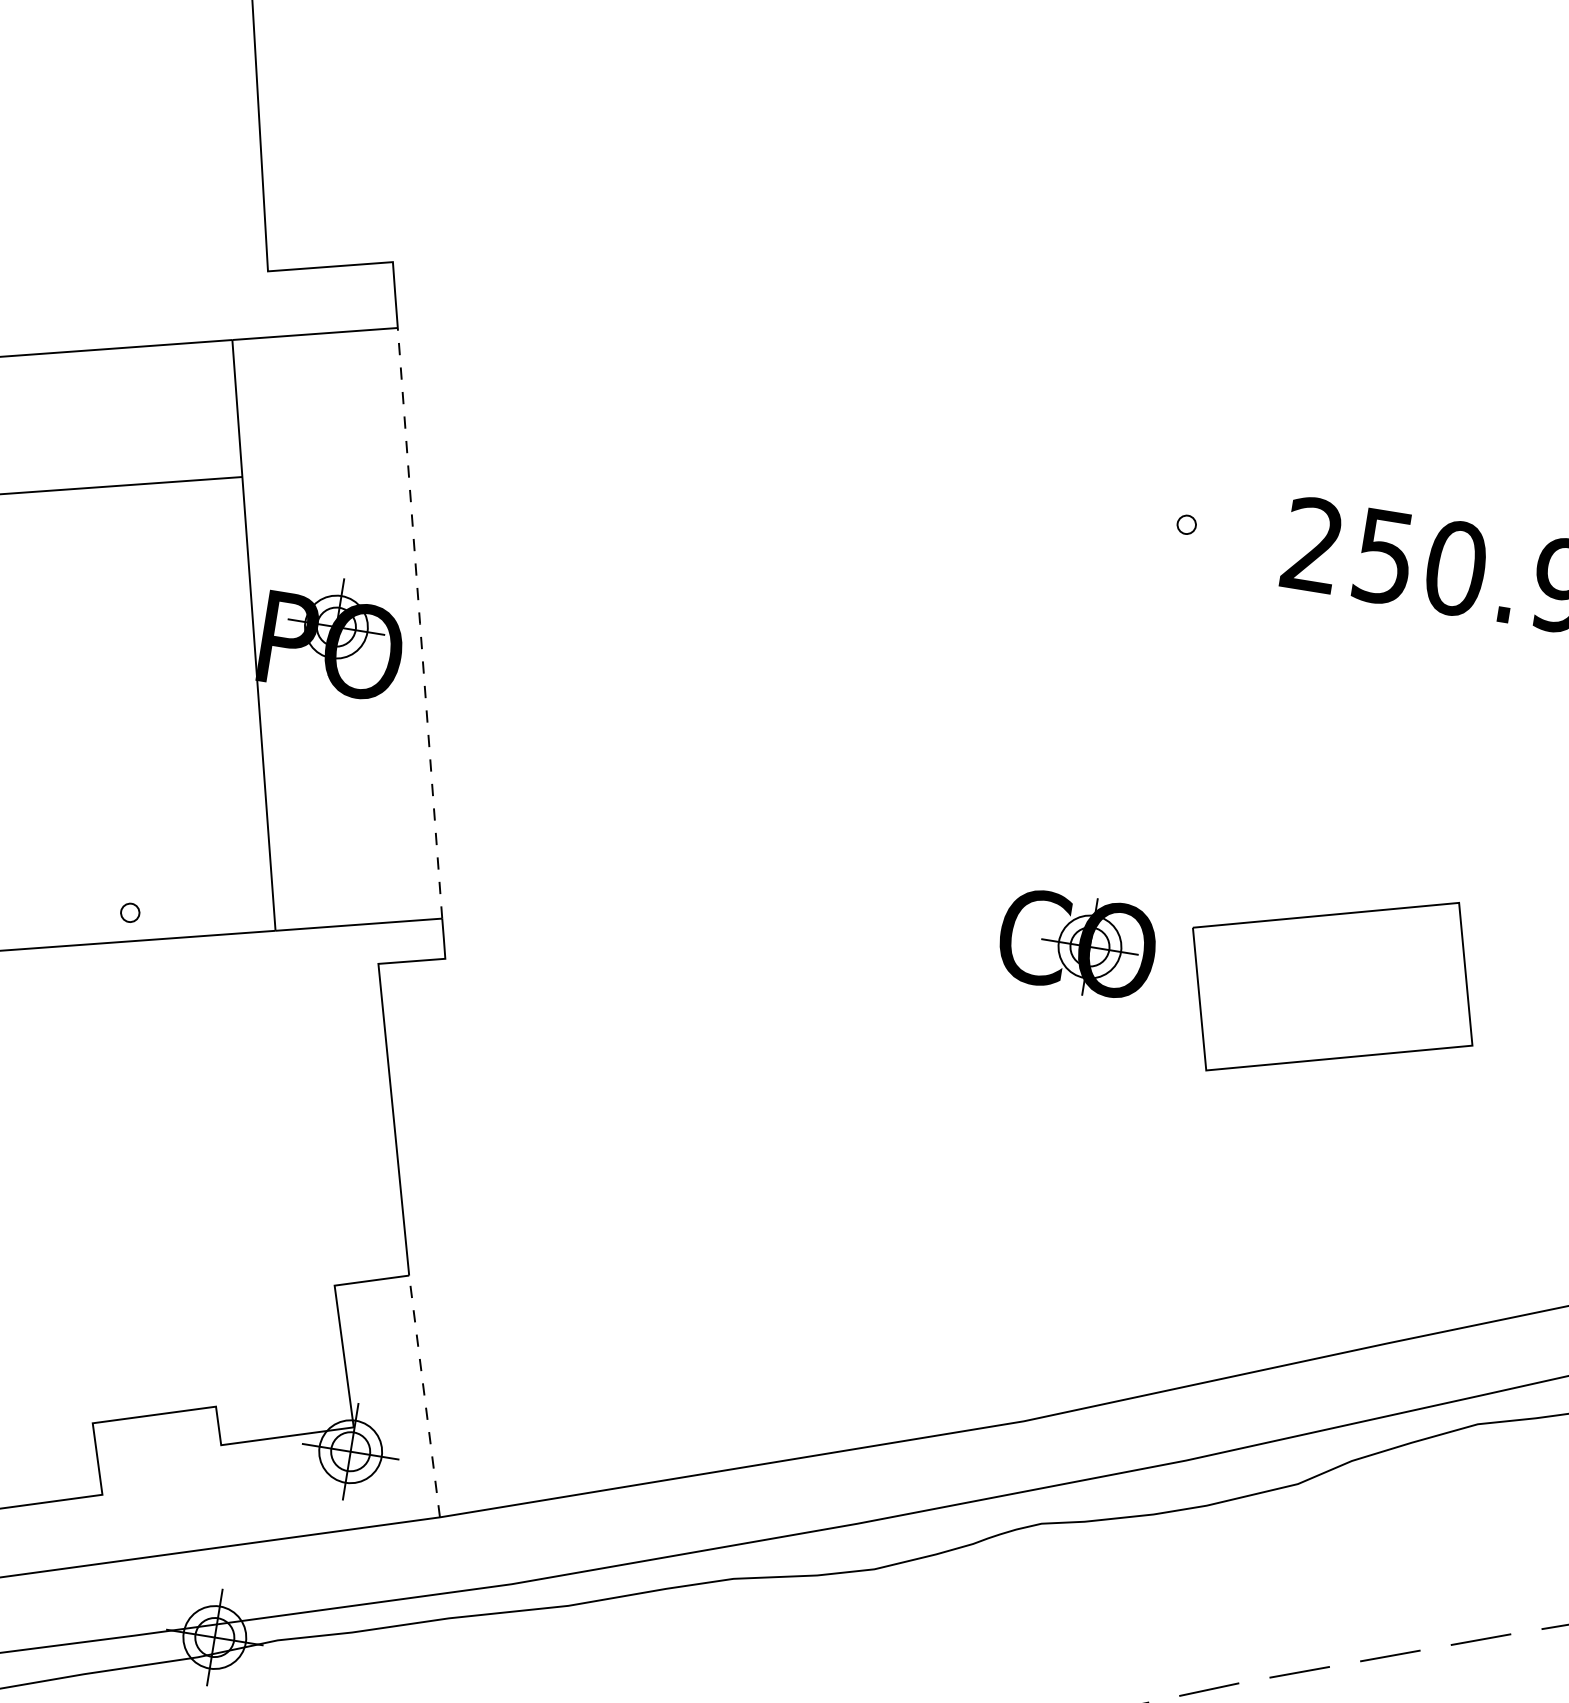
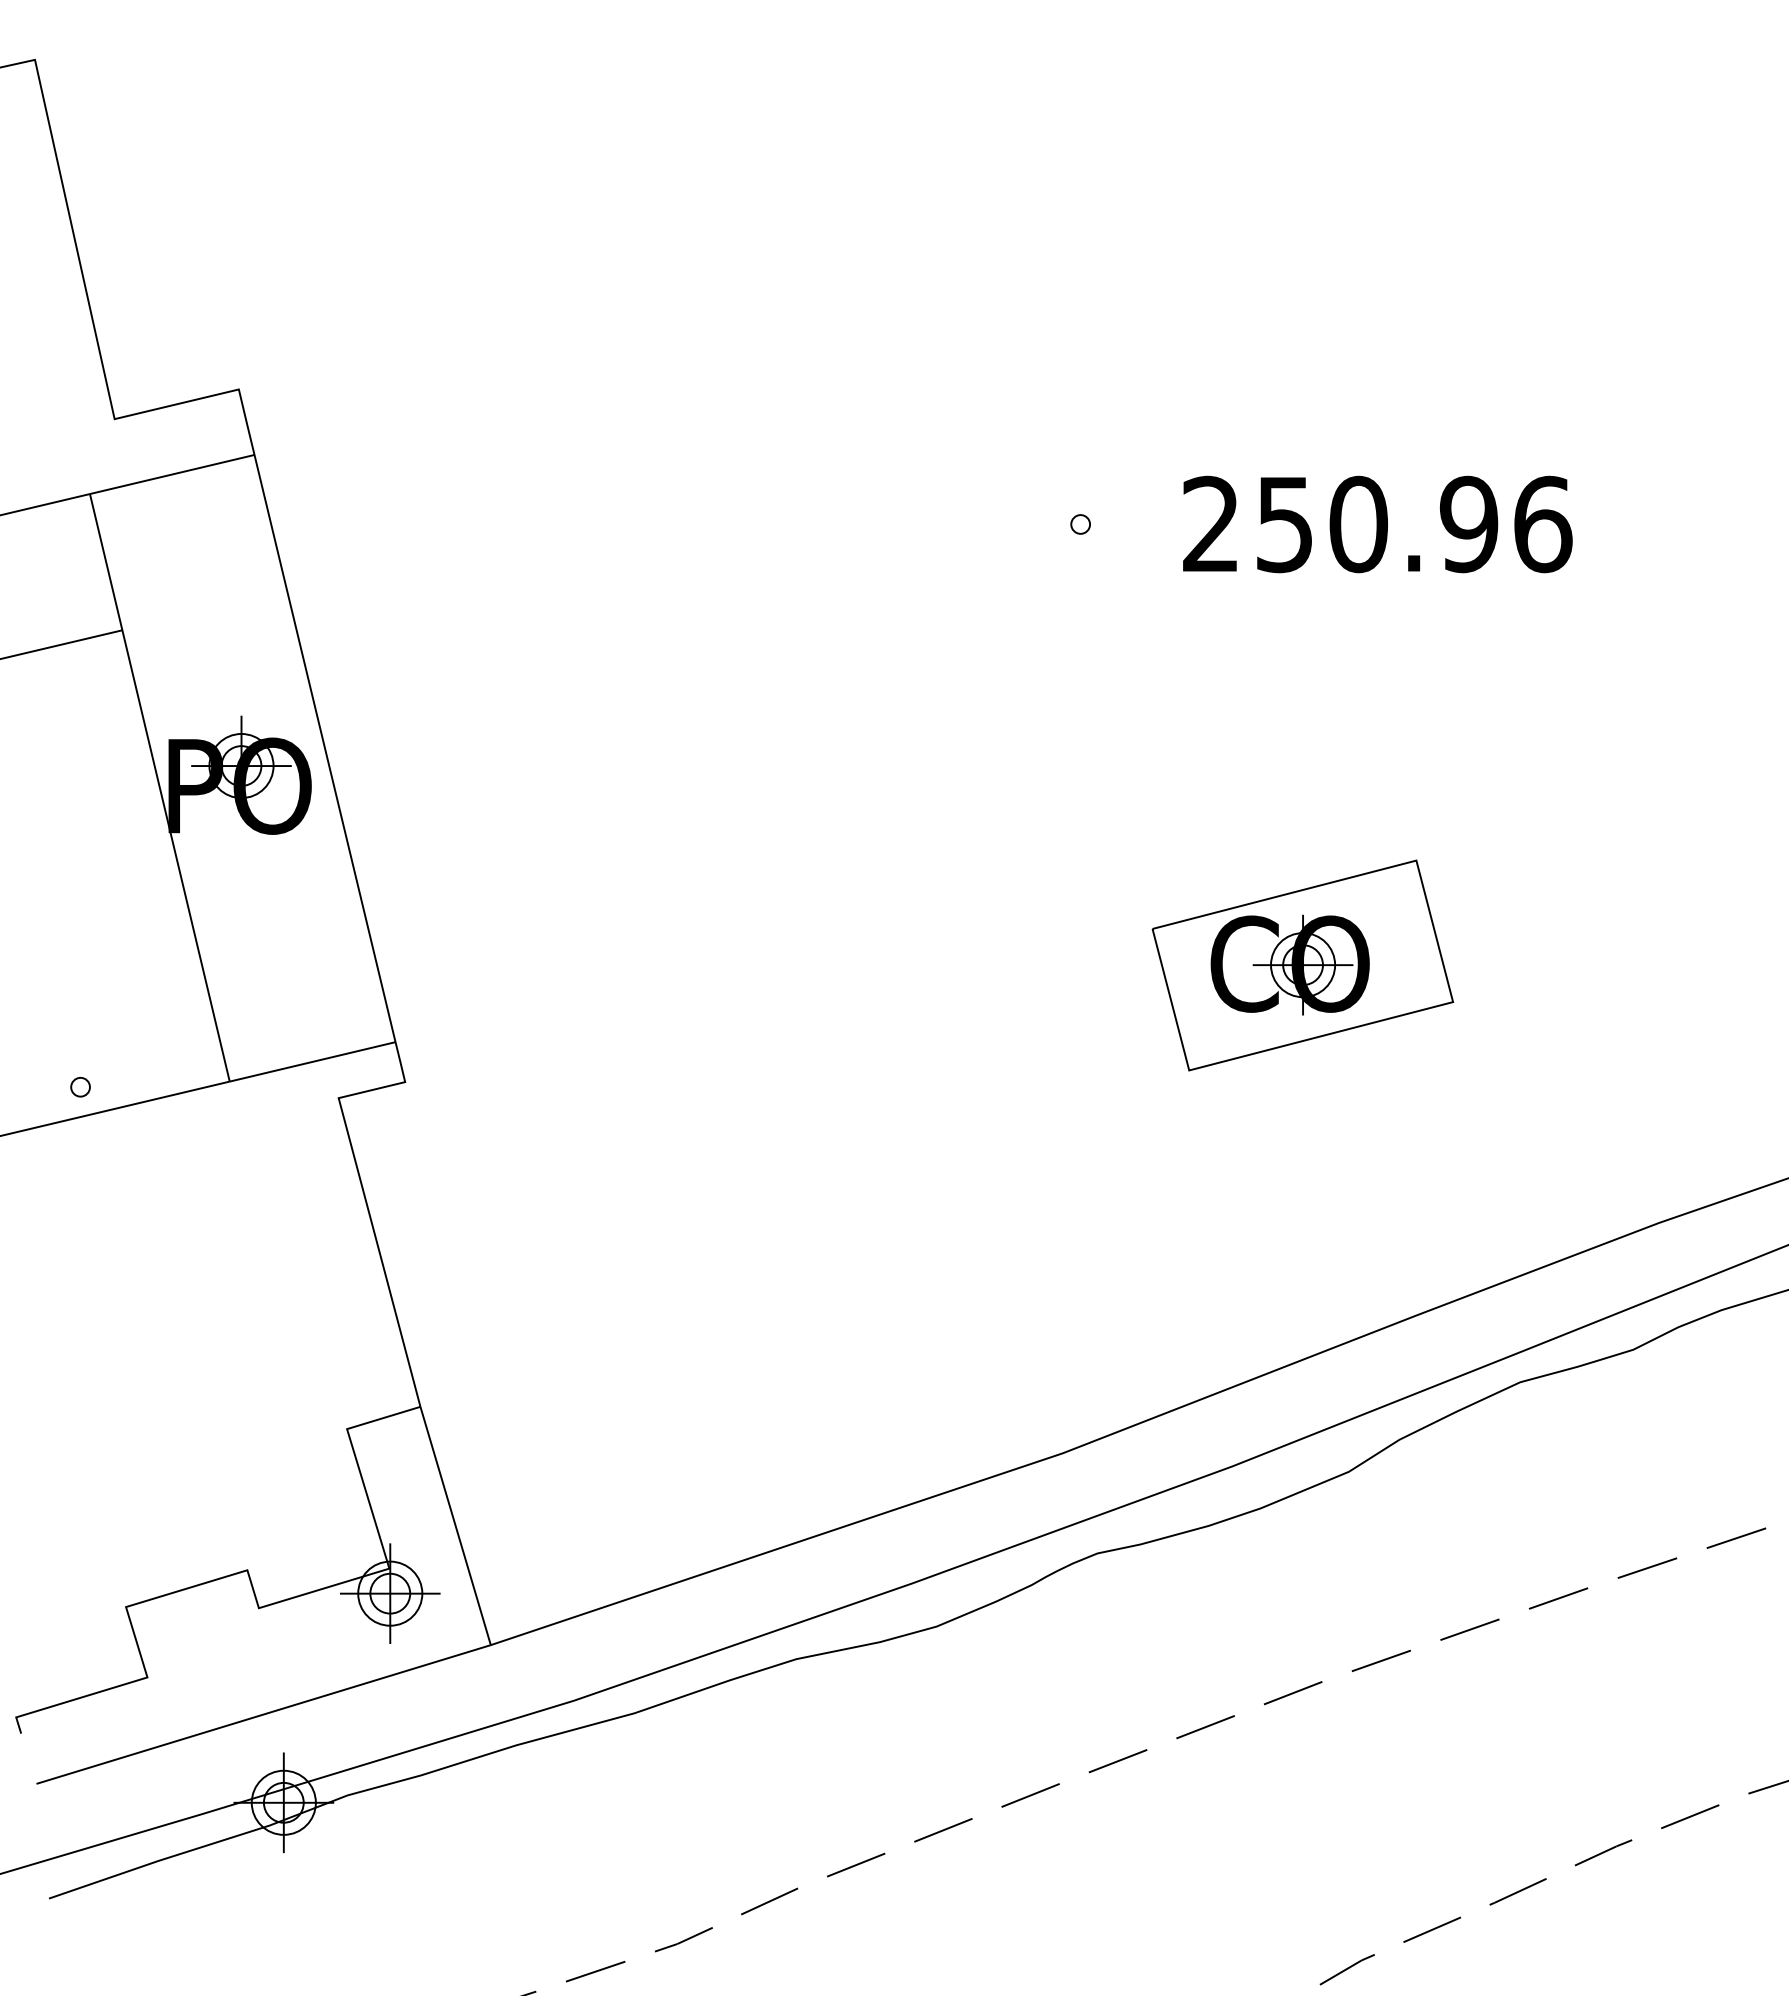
line: (420, 623) -> (325, 748), dashed -> solid
part: (1076, 944) -> (1289, 964), moved
line: (424, 1395) -> (455, 1525), dashed -> solid

